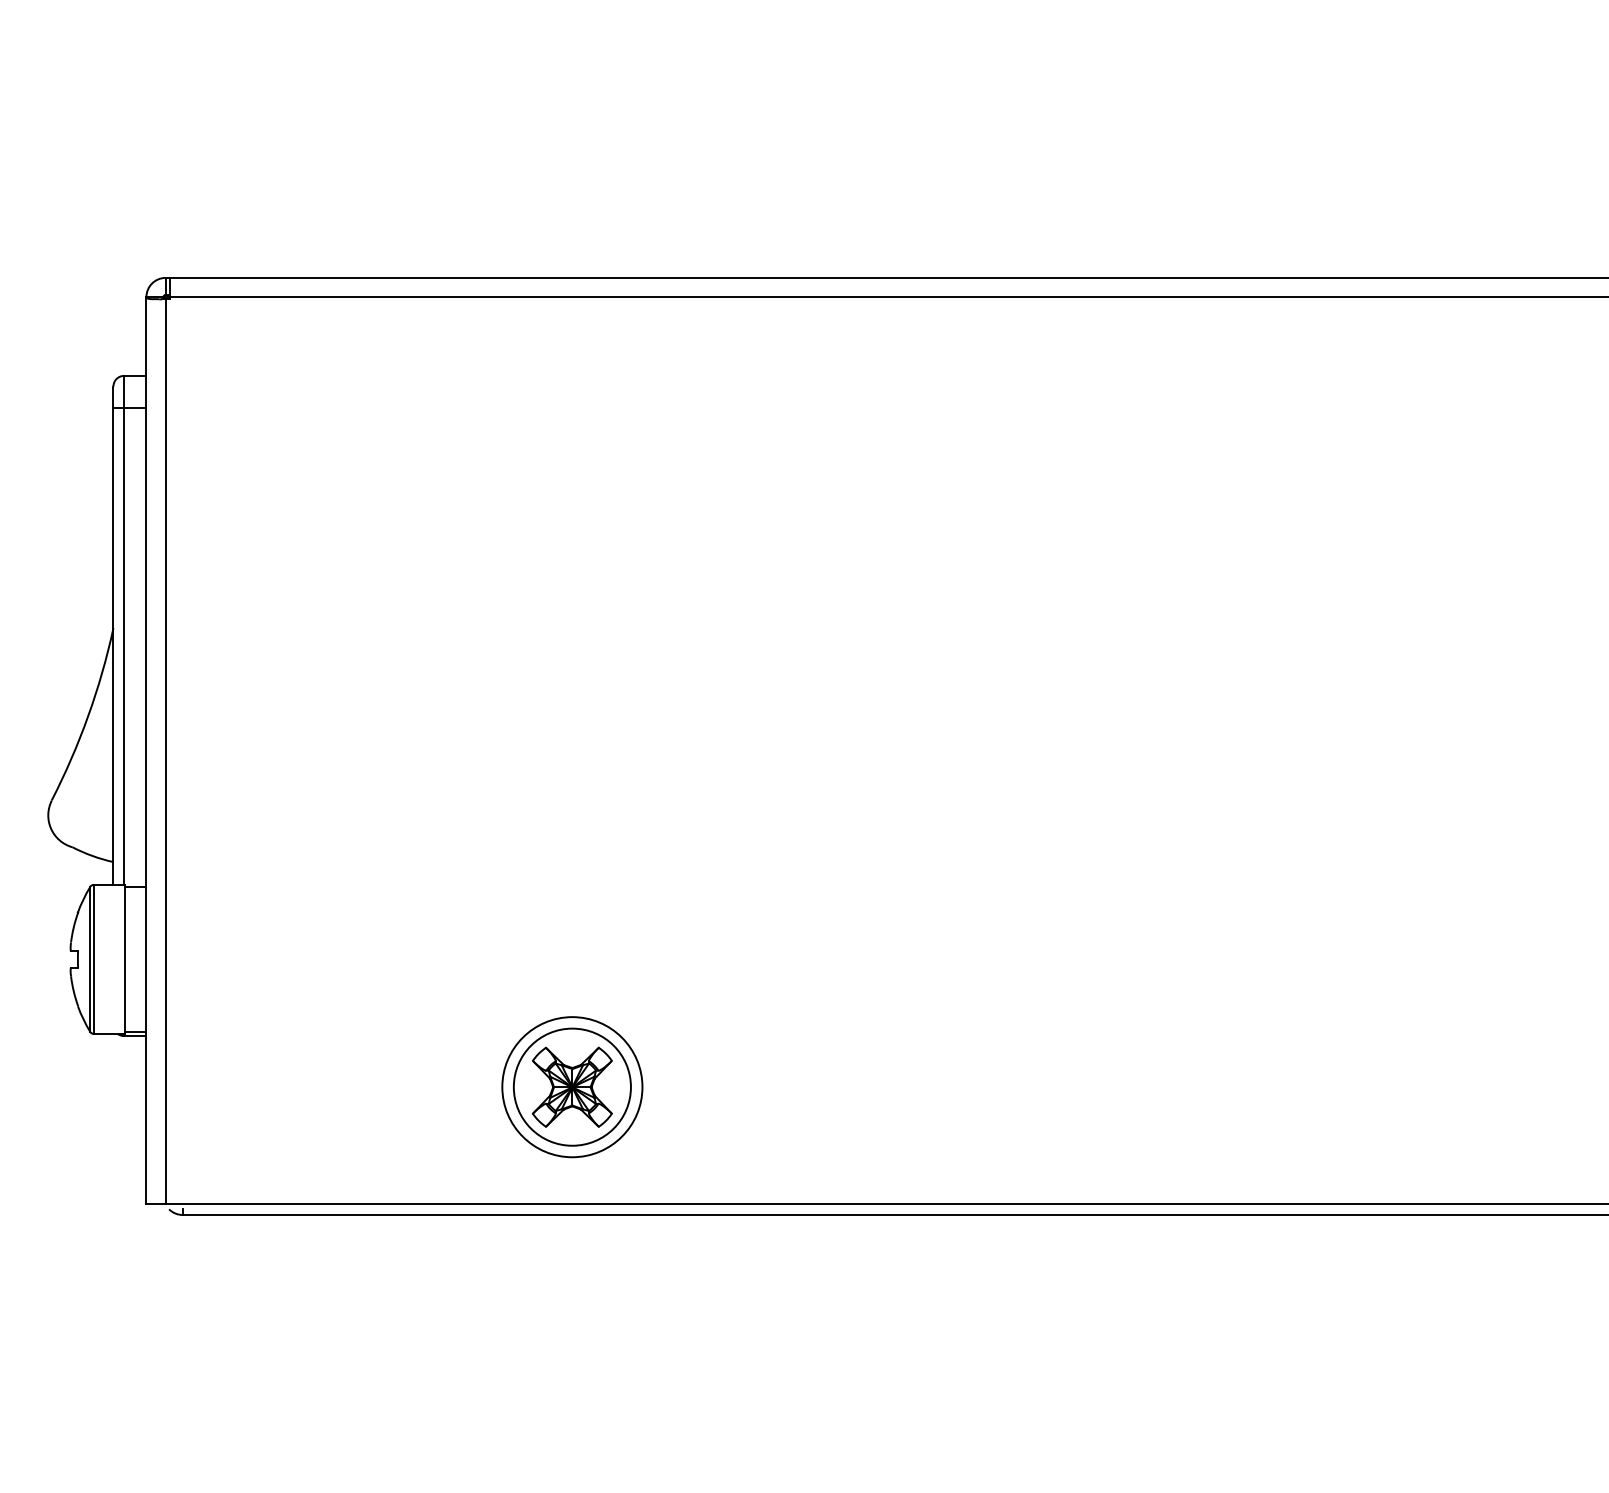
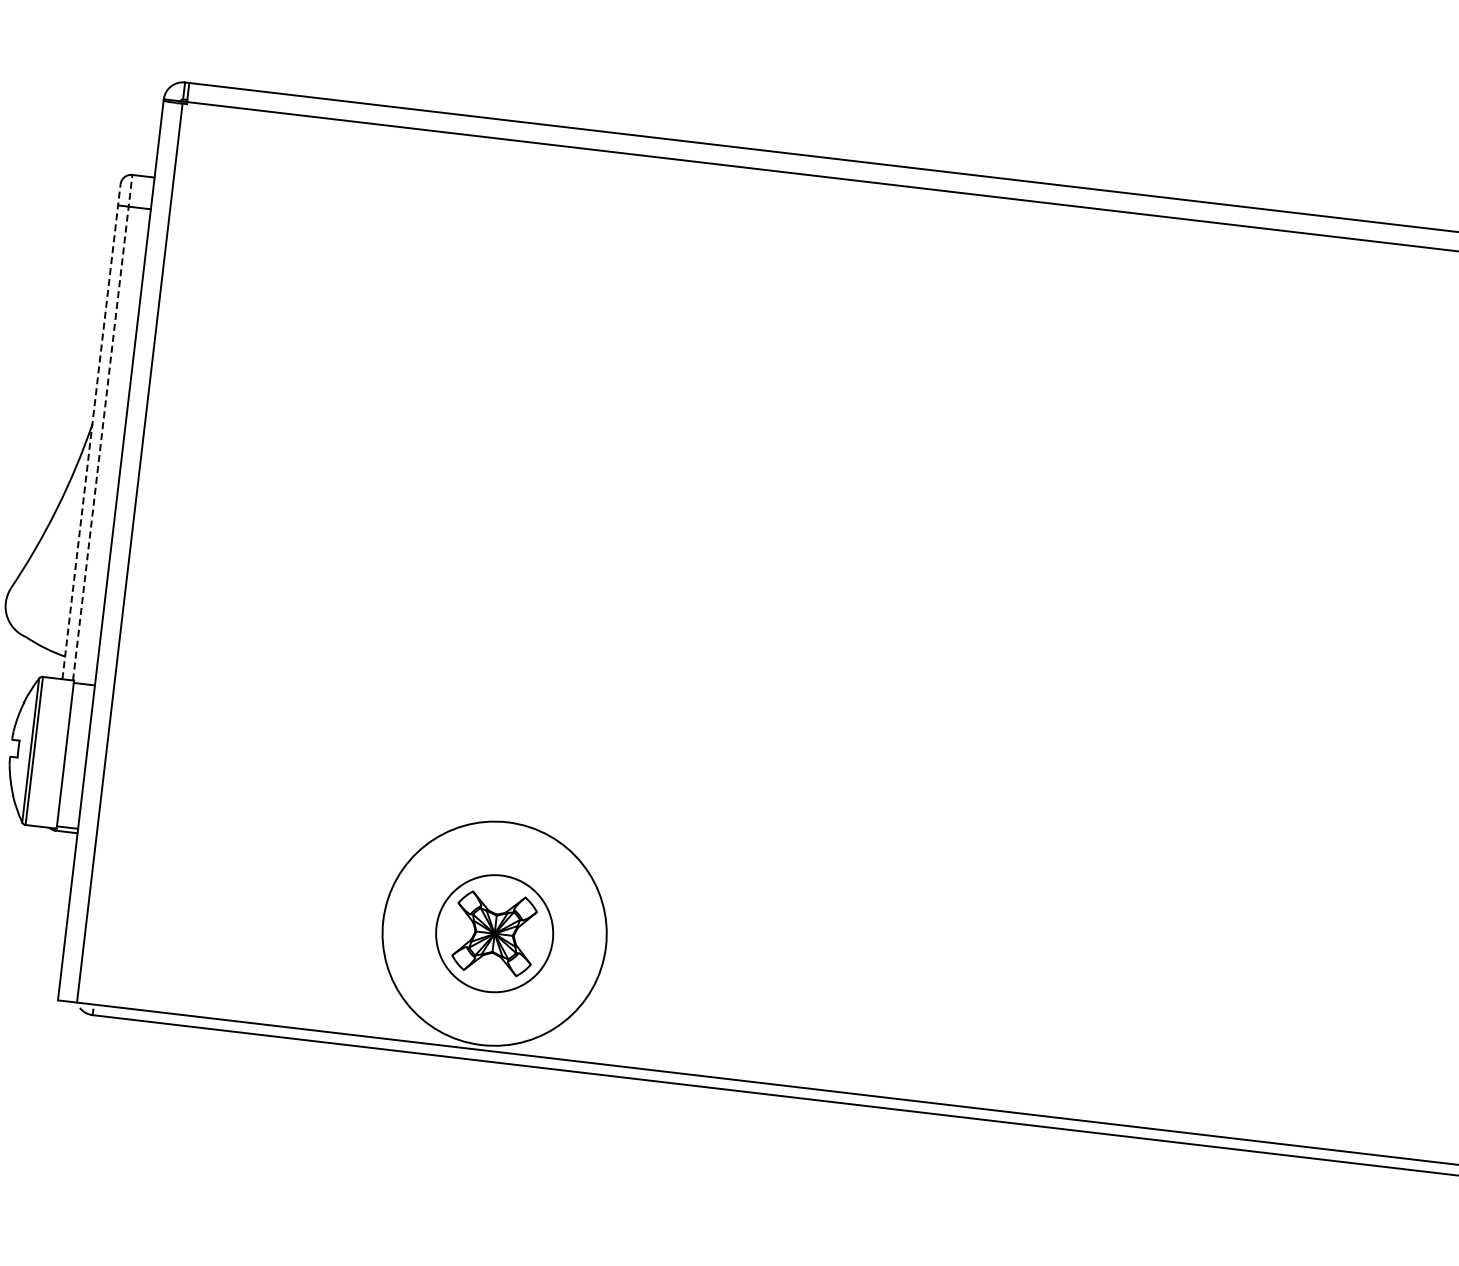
line: (124, 629) -> (103, 426), solid -> dashed
line: (113, 635) -> (91, 431), solid -> dashed
circle: (572, 1087) -> (494, 934), size x1.6

